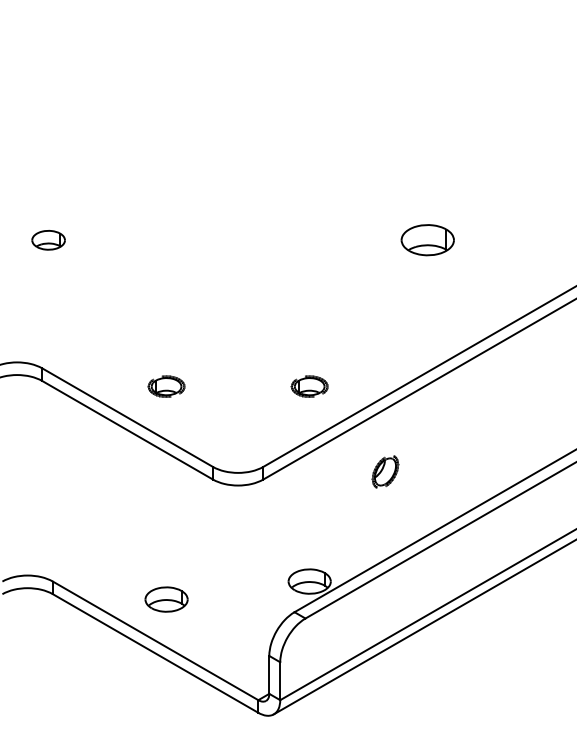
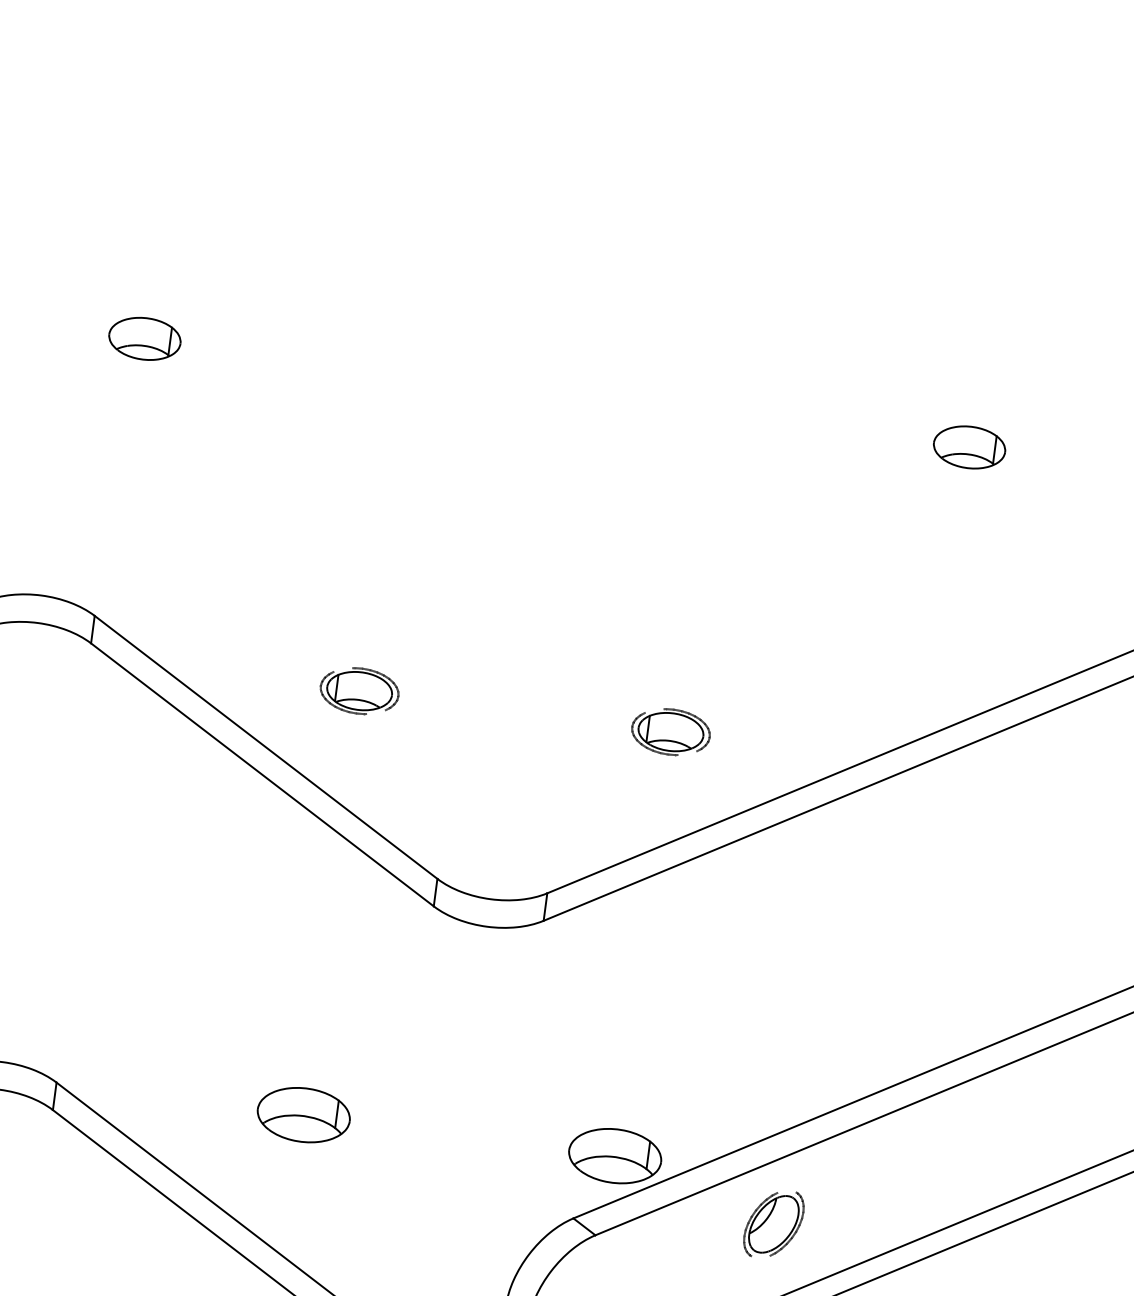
part: (427, 240) -> (969, 447), size x0.62
part: (385, 471) -> (774, 1223), moved
part: (166, 599) -> (303, 1114), moved

